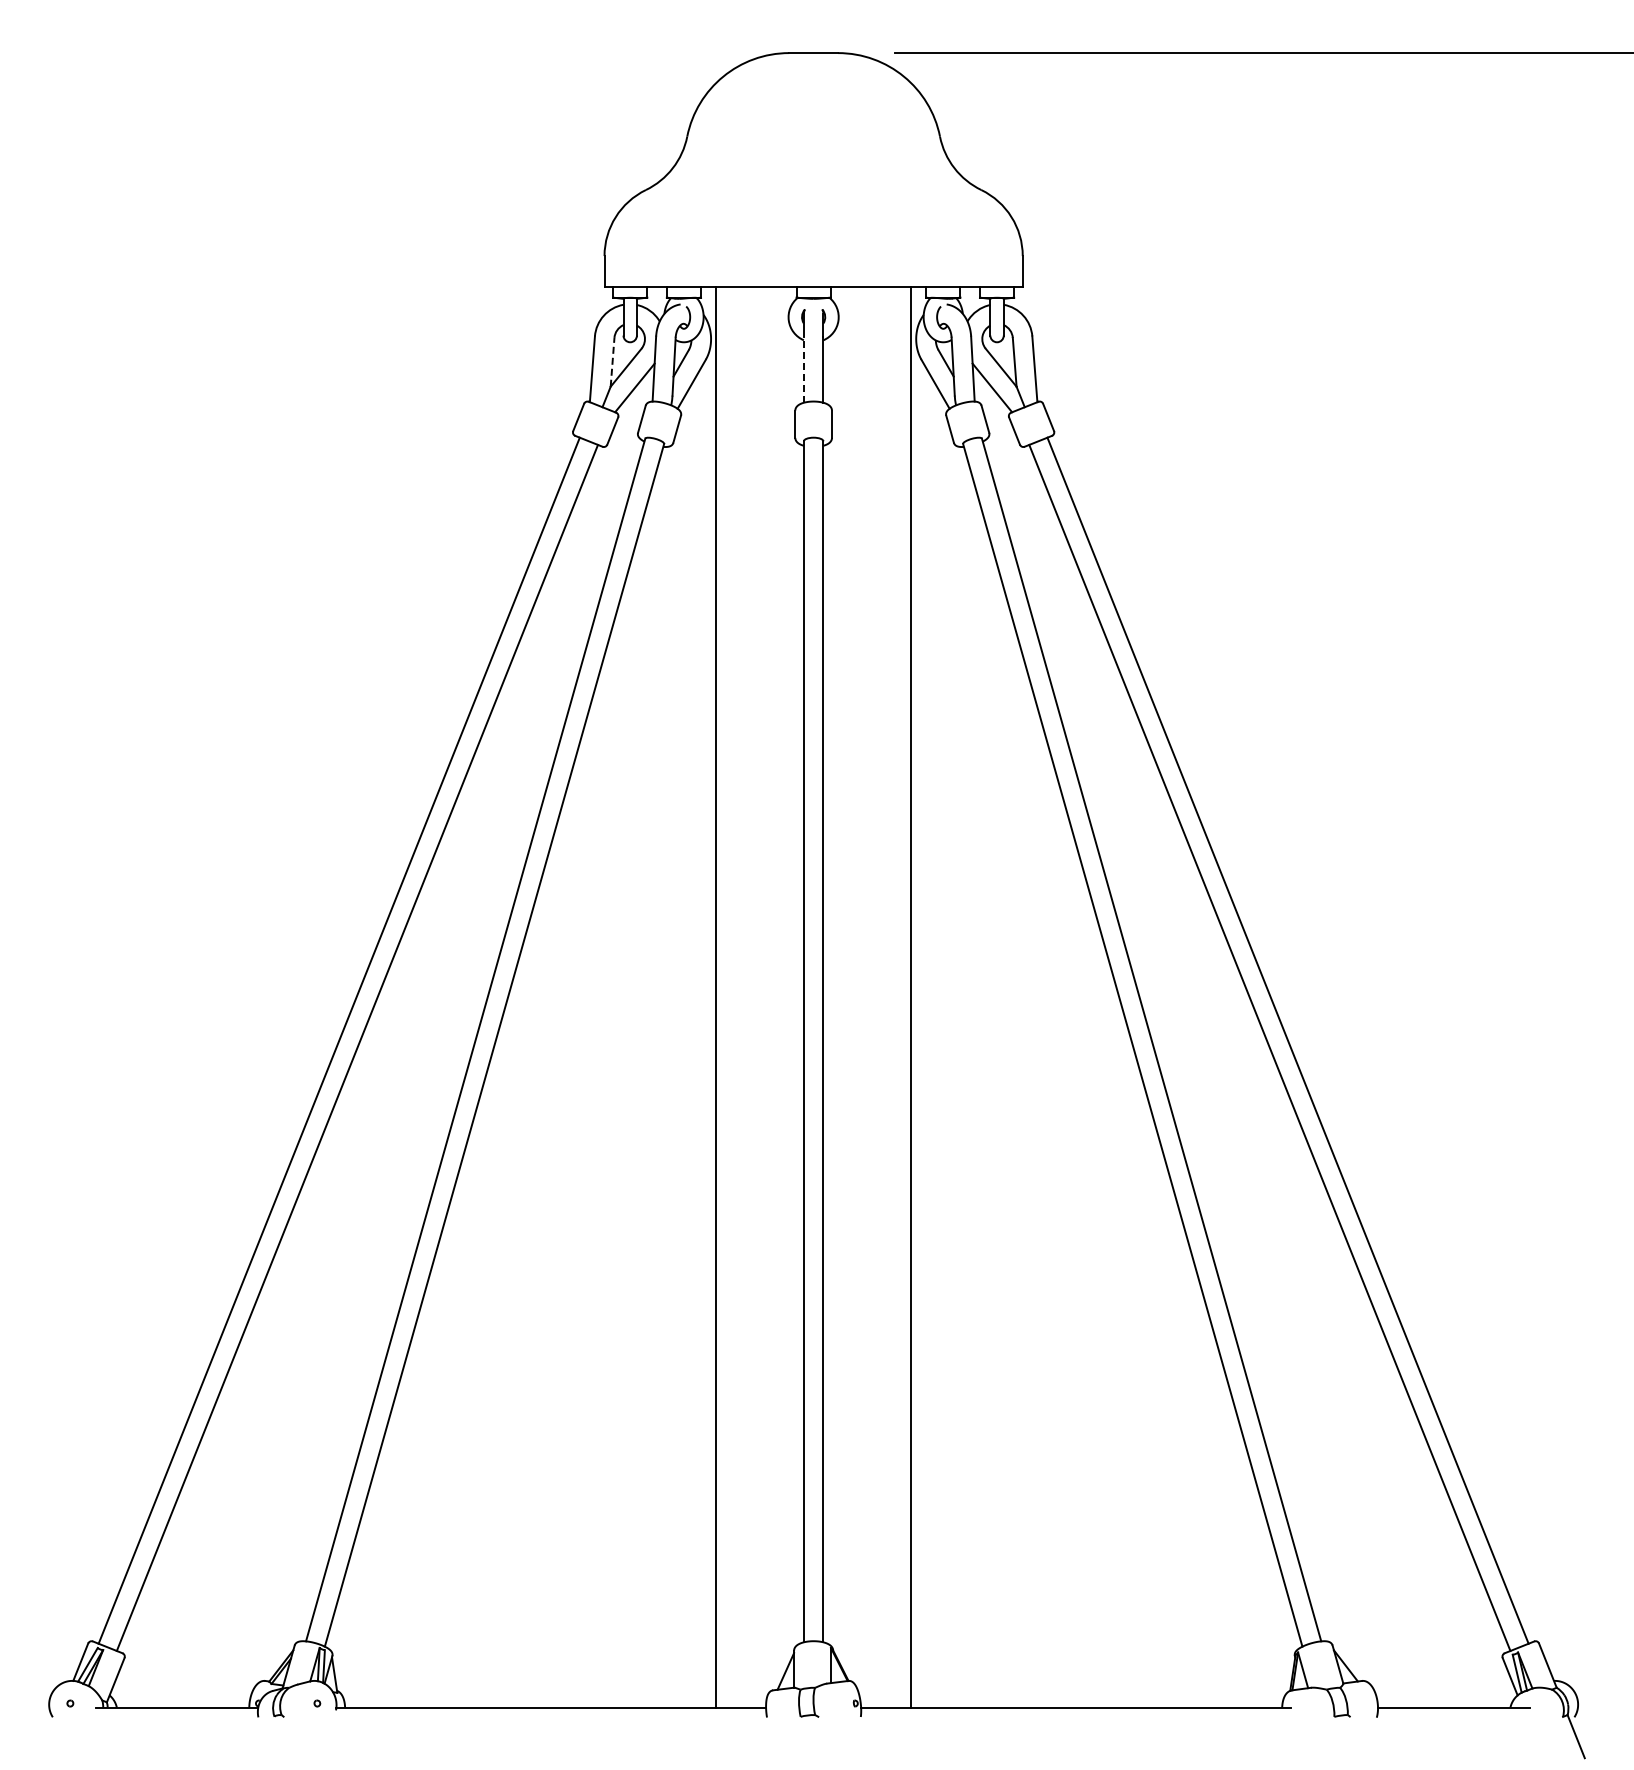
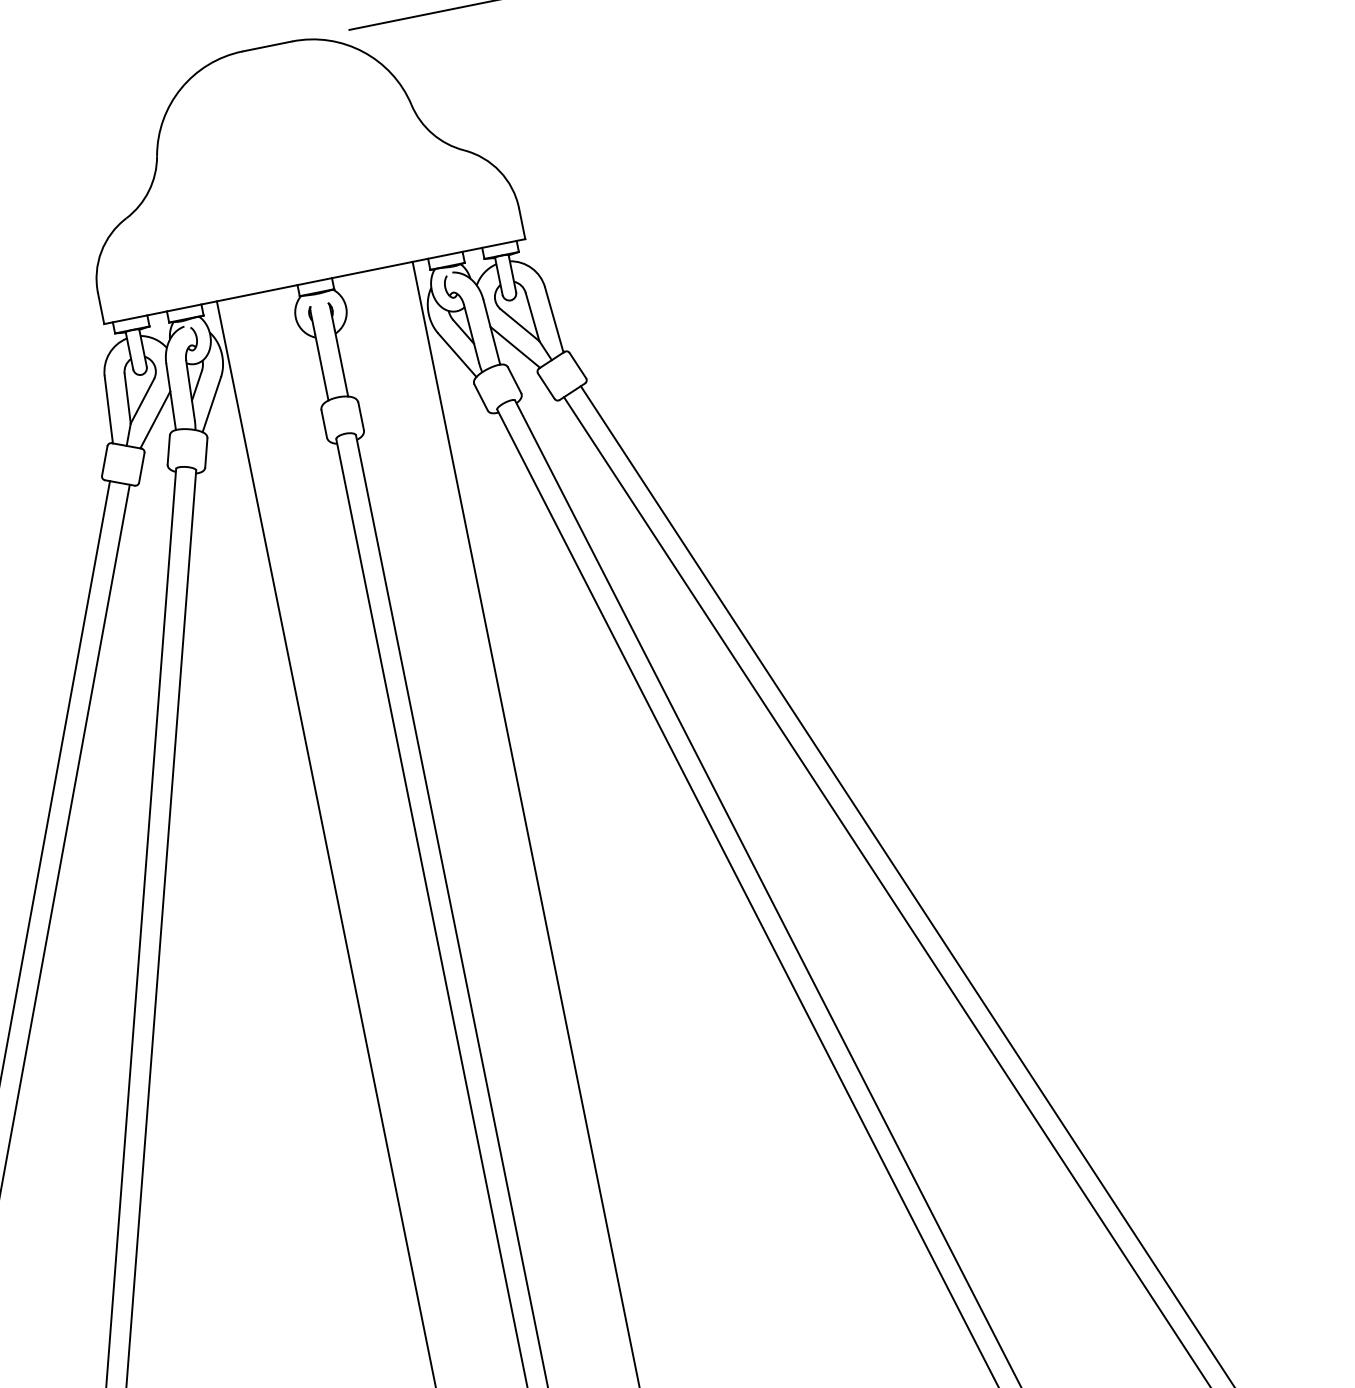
line: (612, 361) -> (127, 397), dashed -> solid
line: (803, 369) -> (321, 367), dashed -> solid

